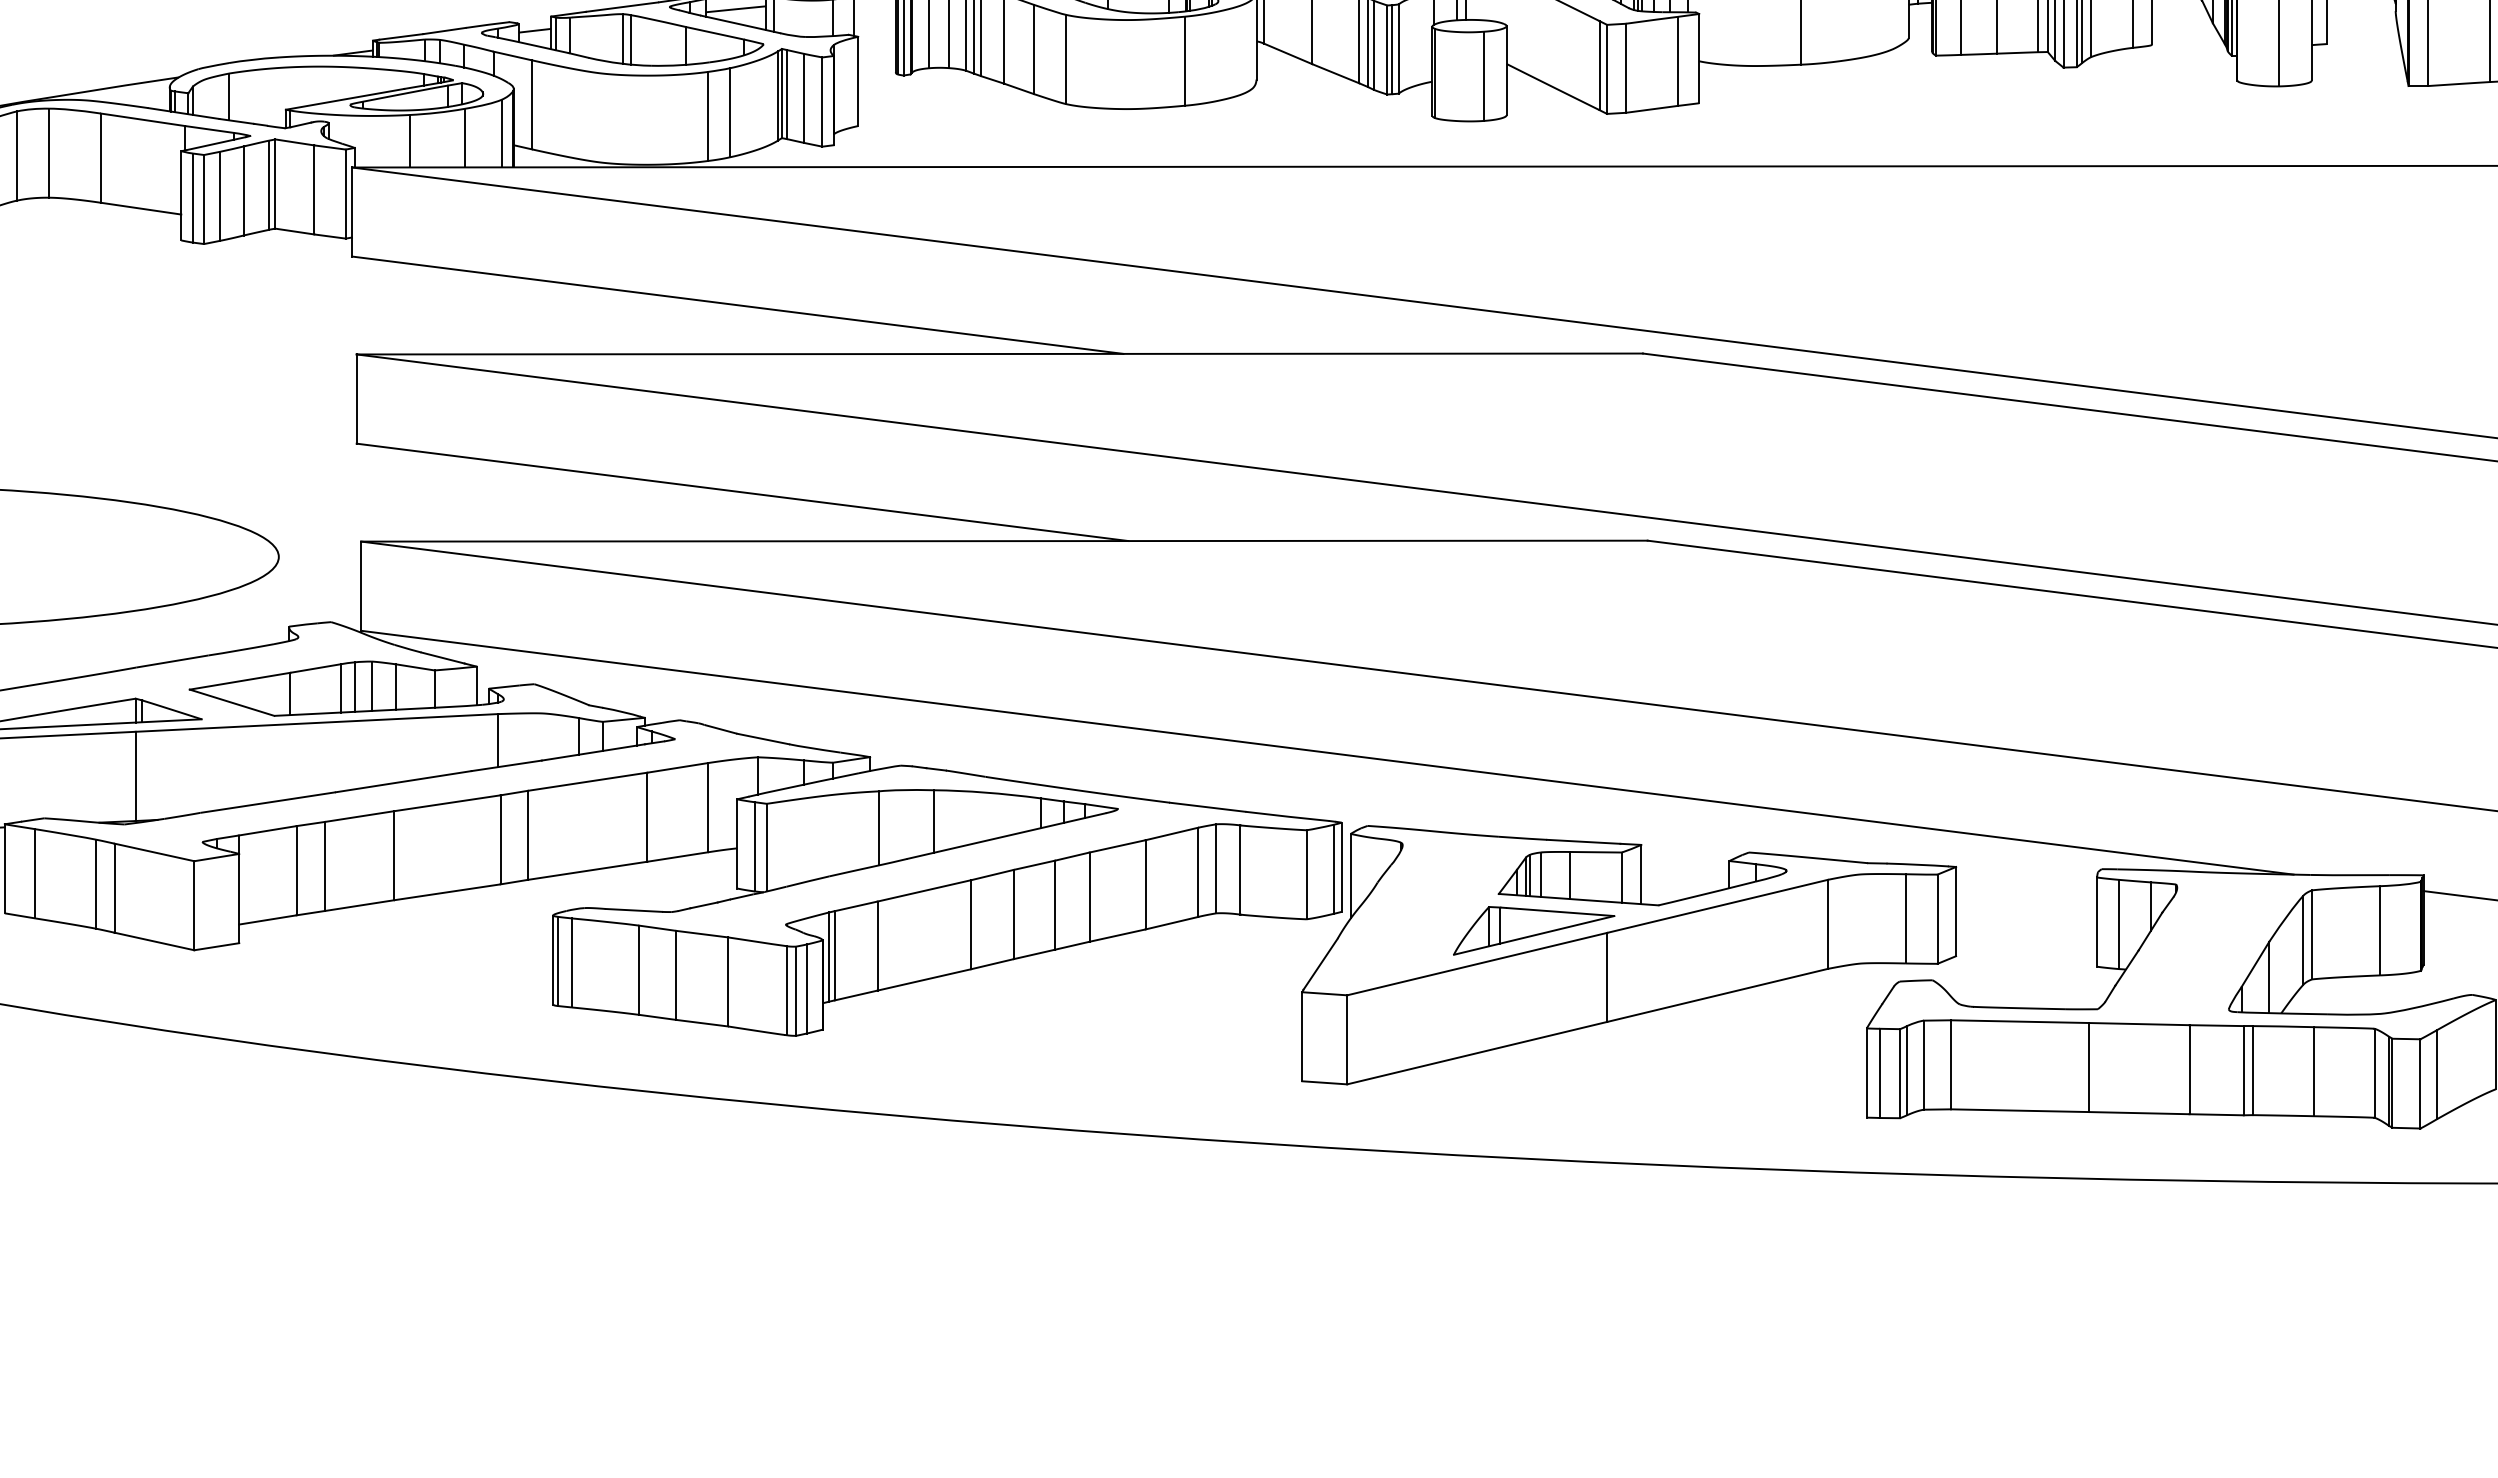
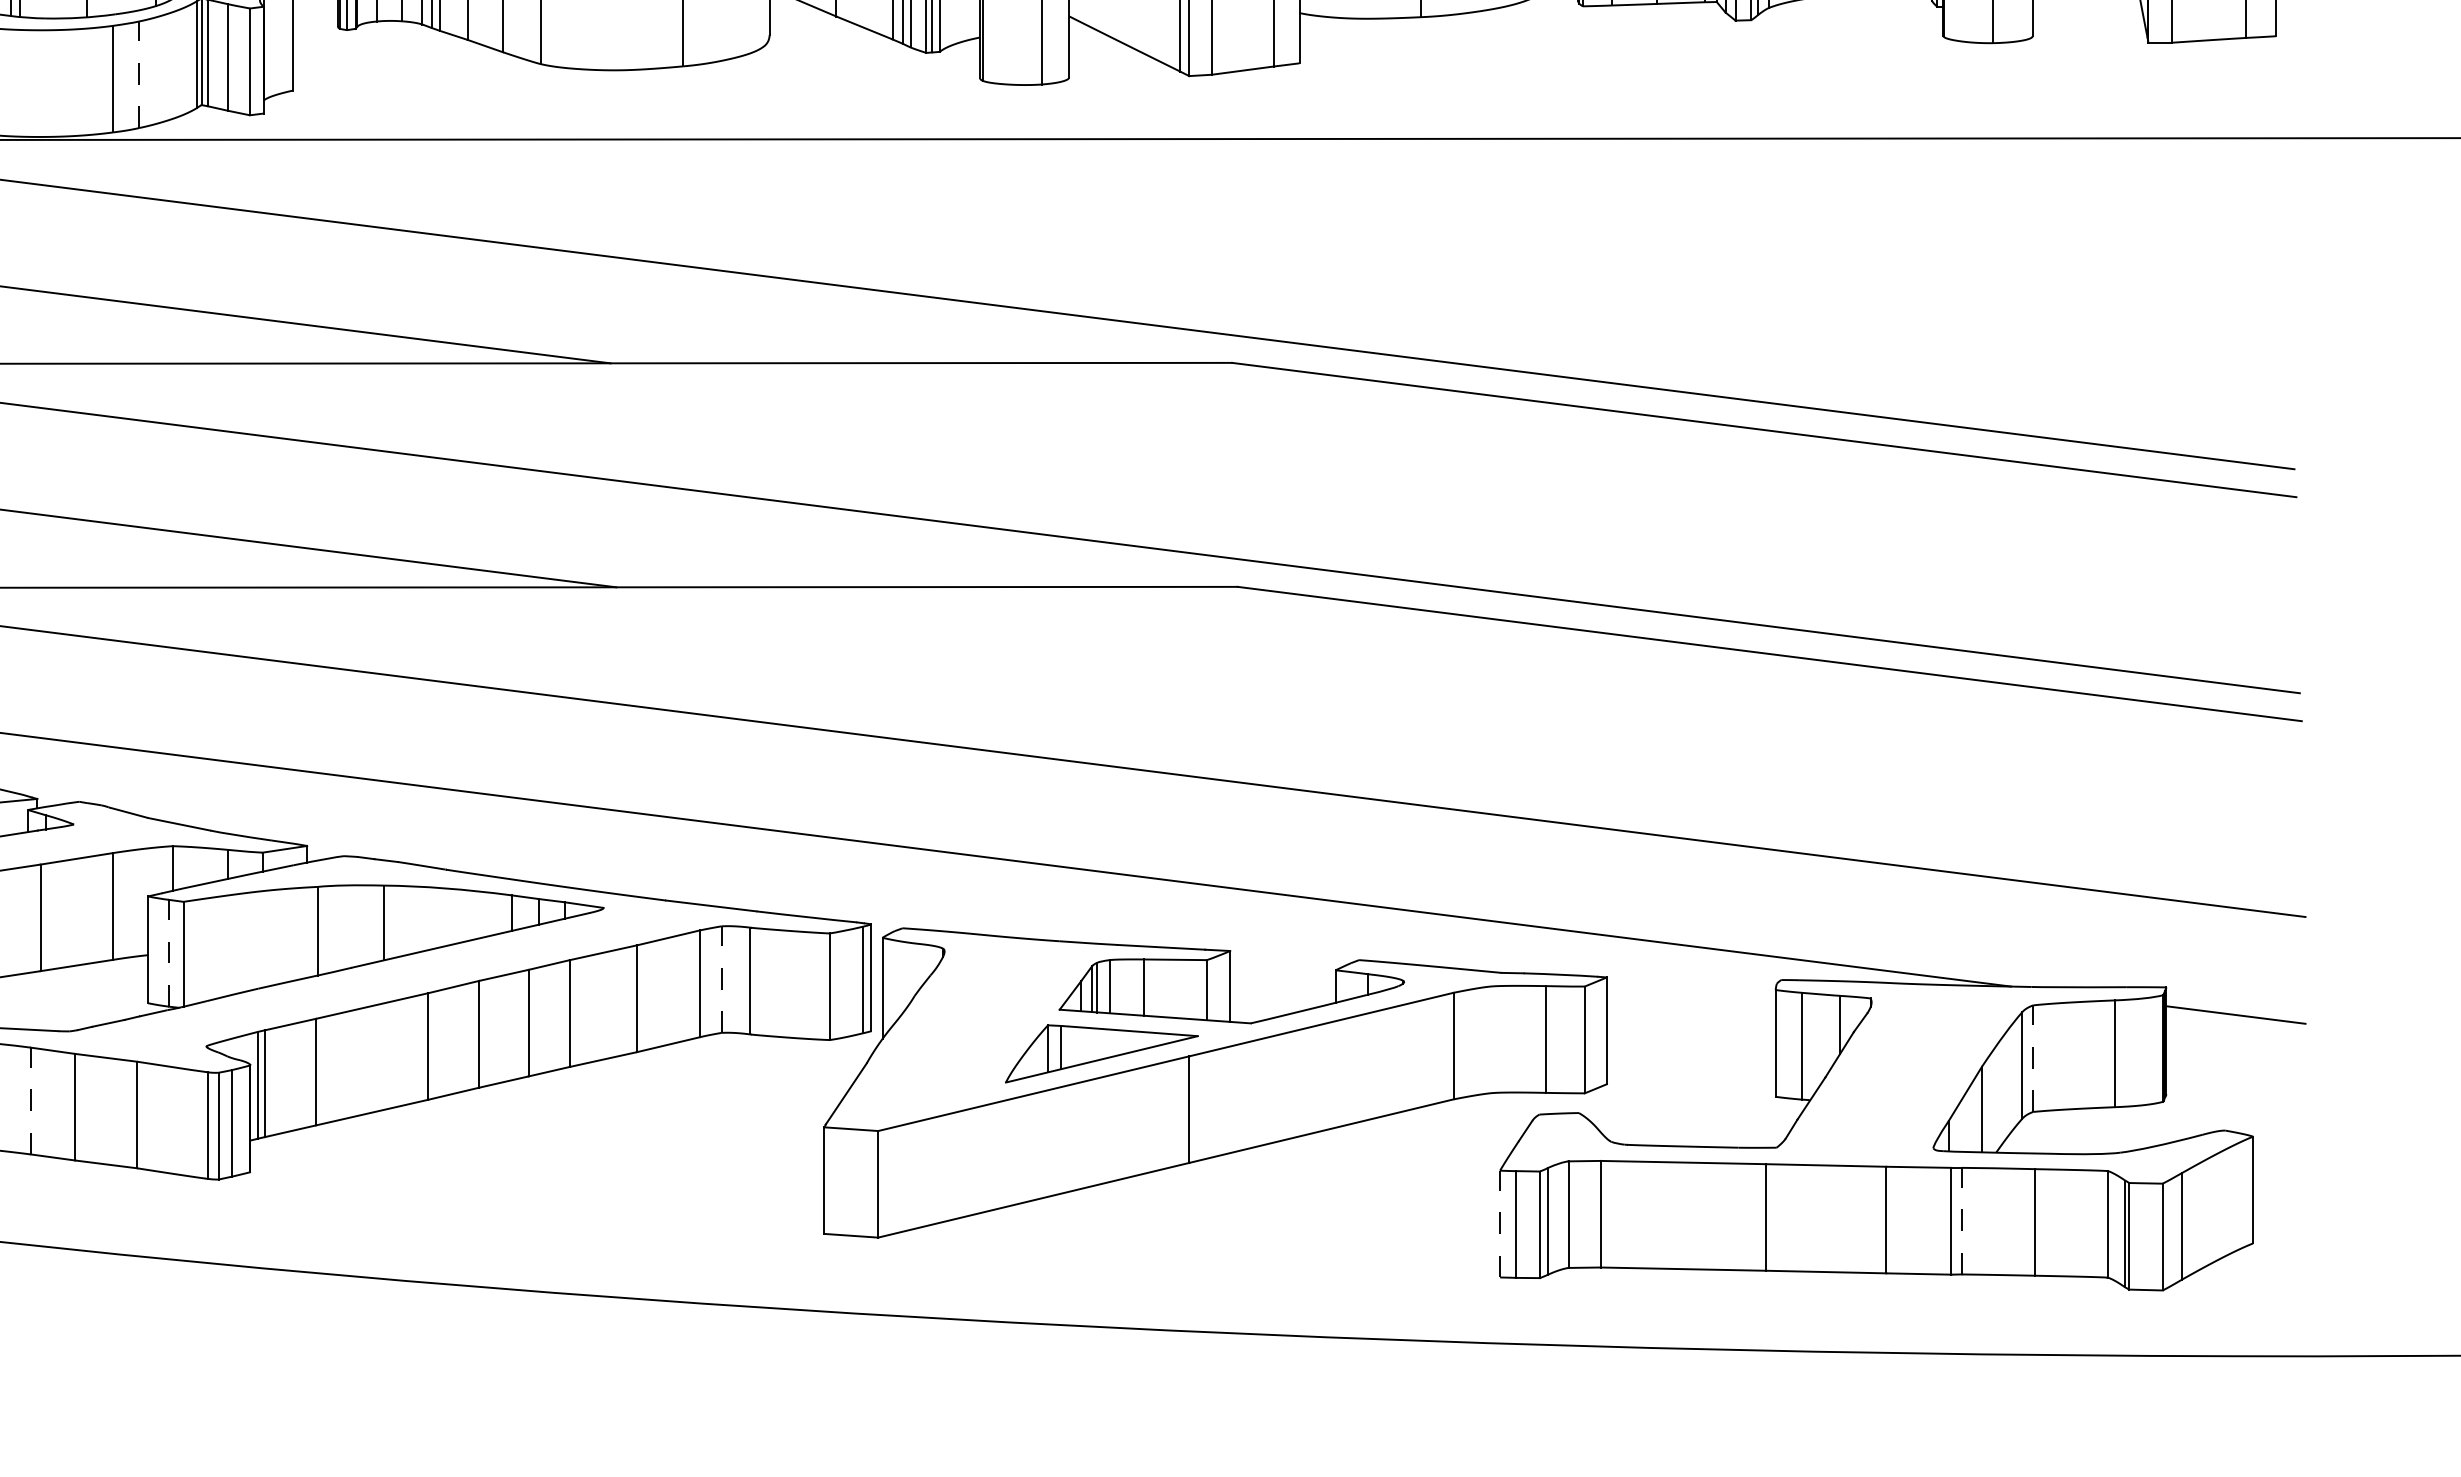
line: (729, 112) -> (138, 74), solid -> dashed
line: (754, 846) -> (168, 952), solid -> dashed
line: (1216, 868) -> (721, 979), solid -> dashed
line: (2312, 934) -> (2033, 1058), solid -> dashed
line: (639, 970) -> (31, 1101), solid -> dashed
line: (2252, 1070) -> (1961, 1221), solid -> dashed
line: (1866, 1073) -> (1499, 1224), solid -> dashed

